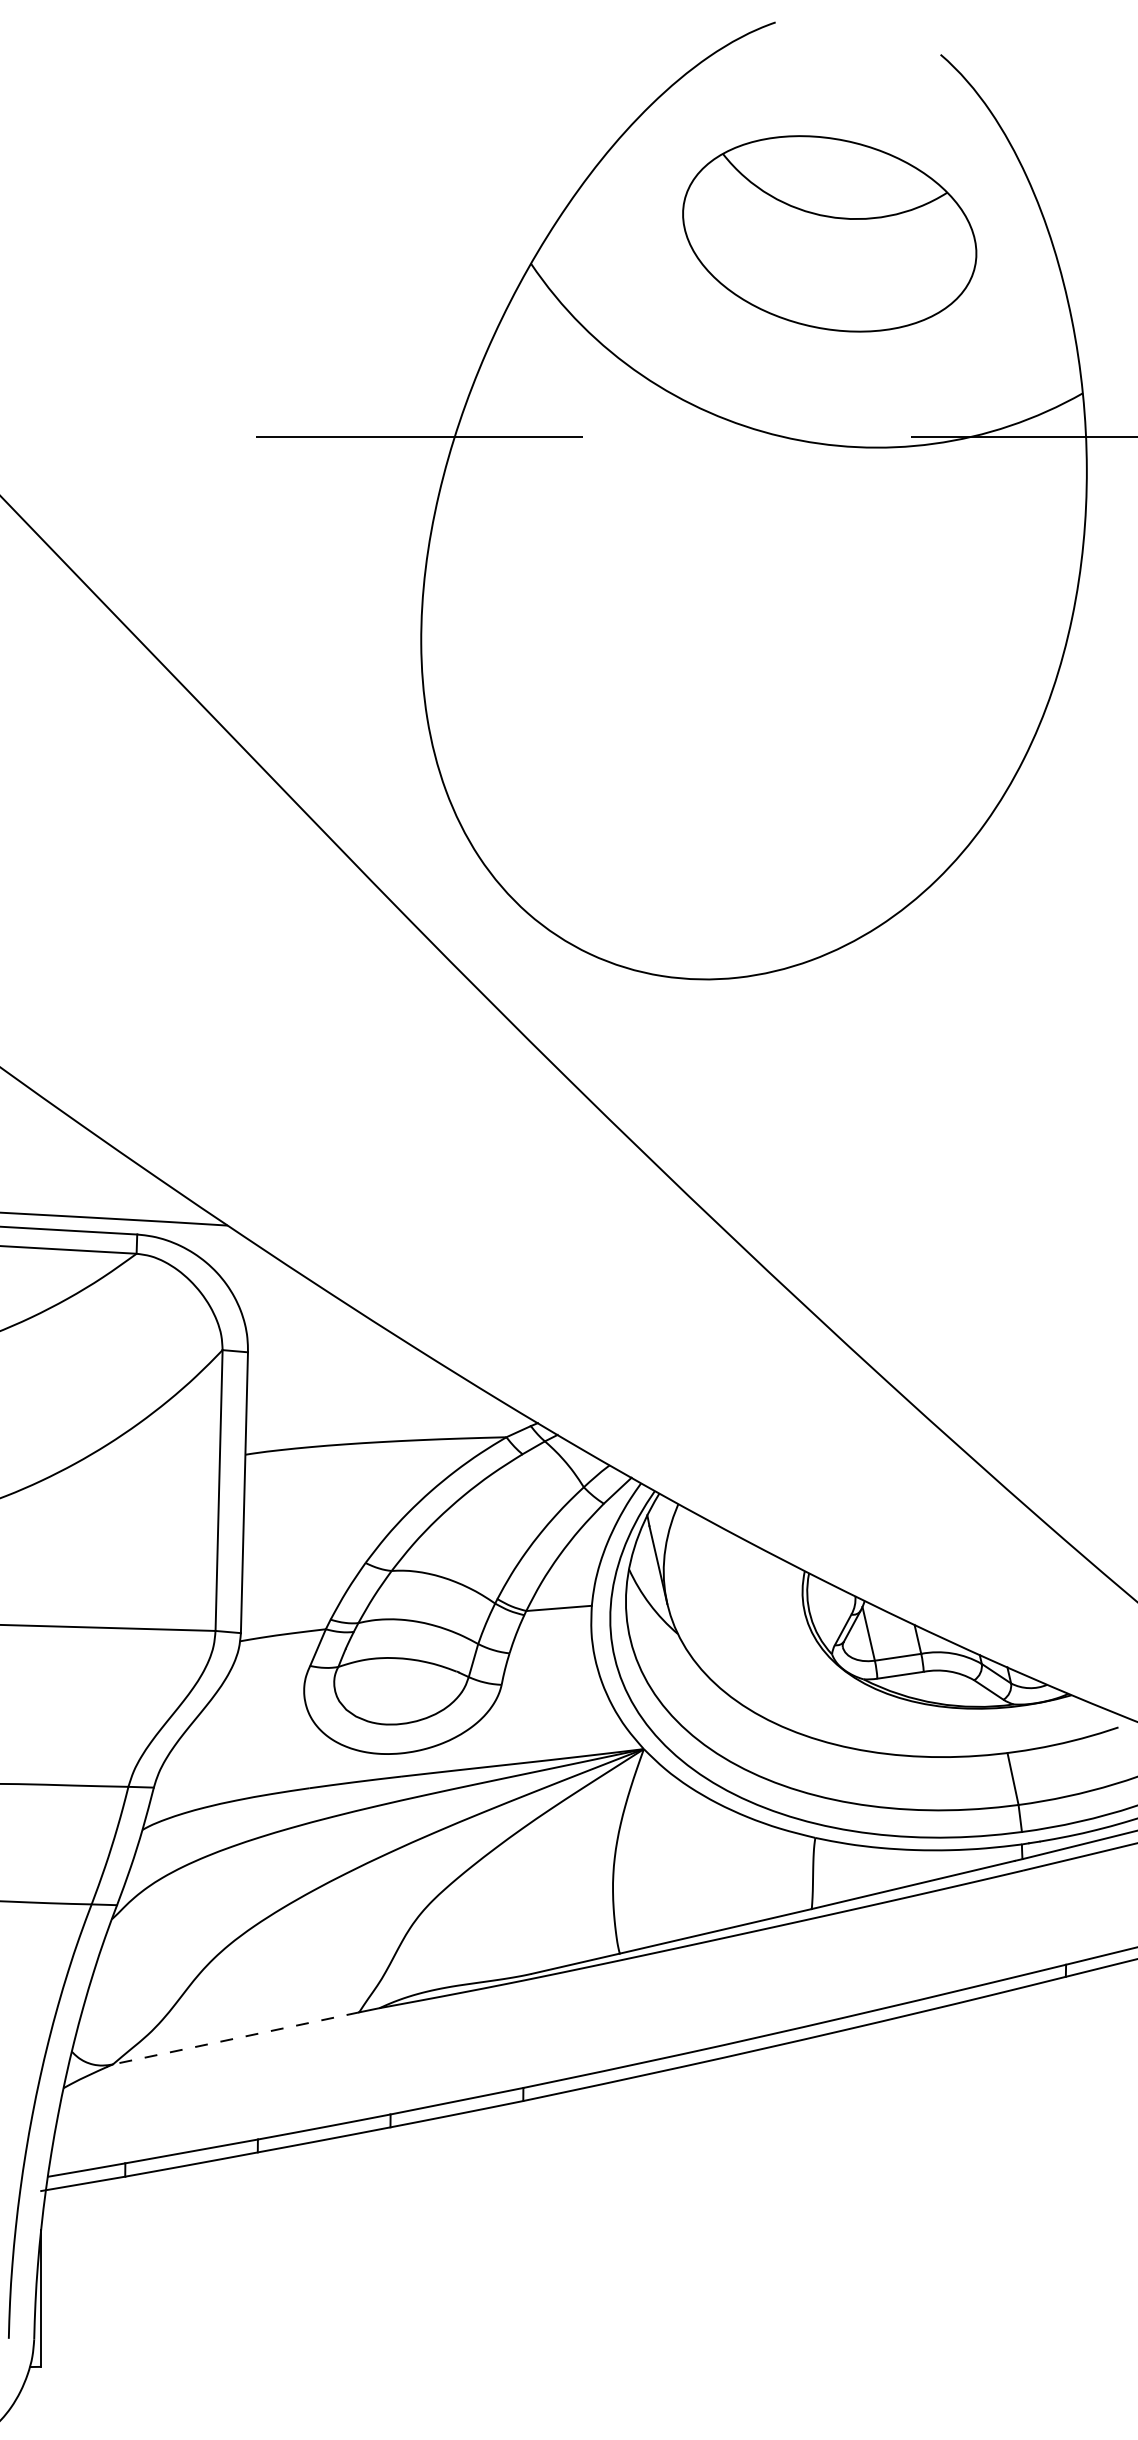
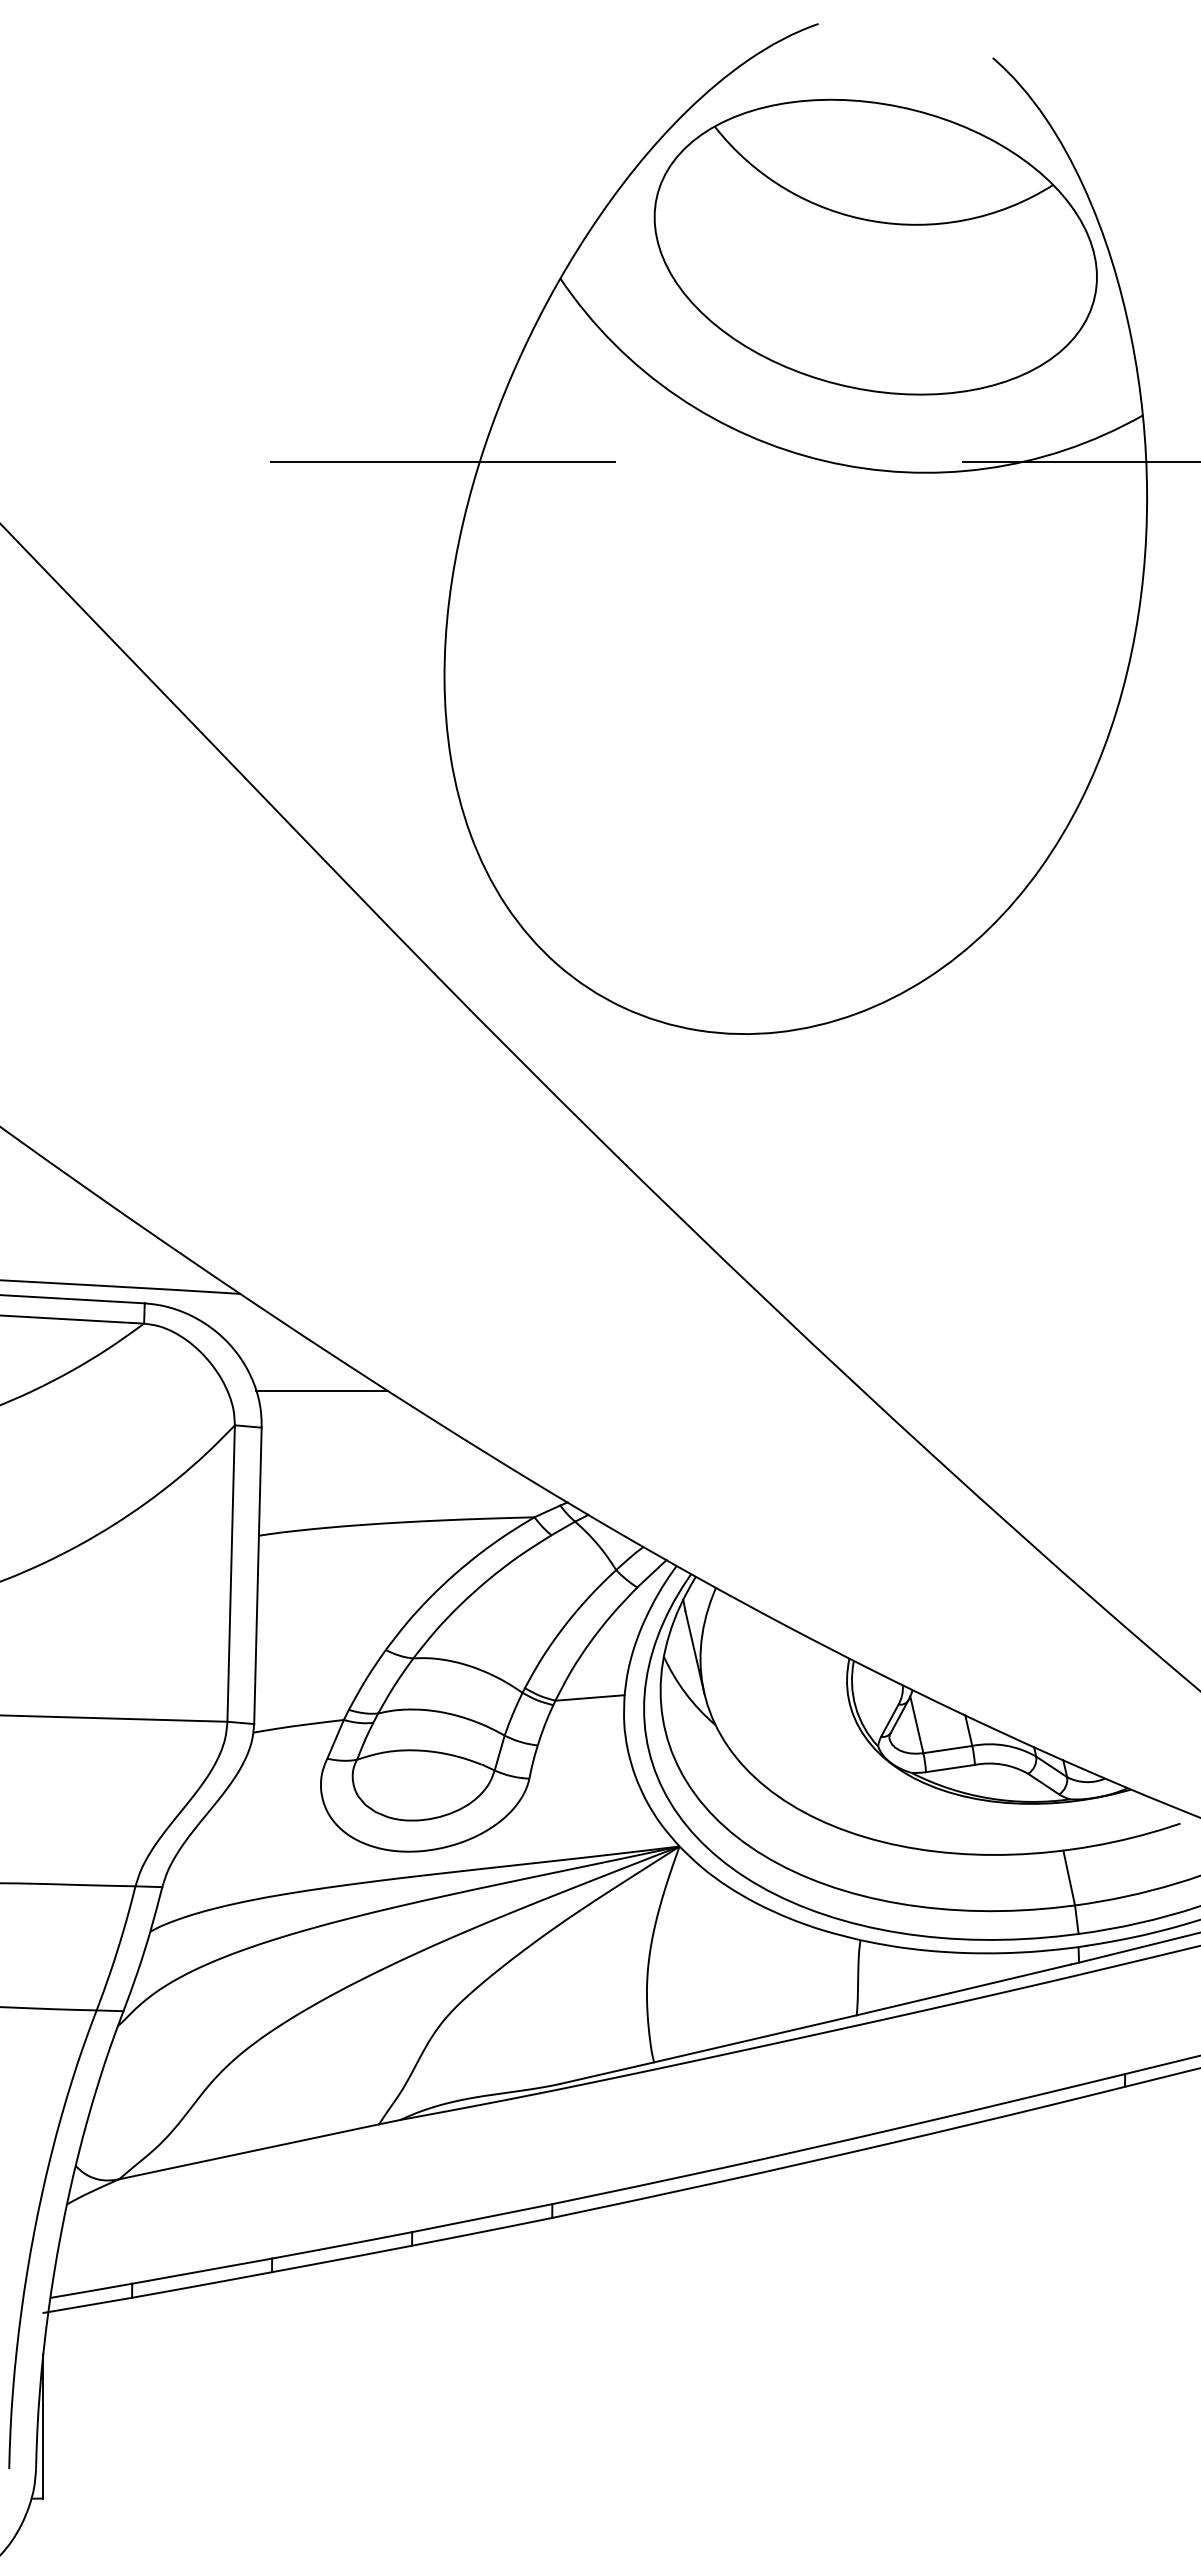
part: (829, 233) -> (875, 246), size x1.43
line: (304, 1317) -> (321, 1390), added
line: (236, 2038) -> (249, 2151), dashed -> solid

